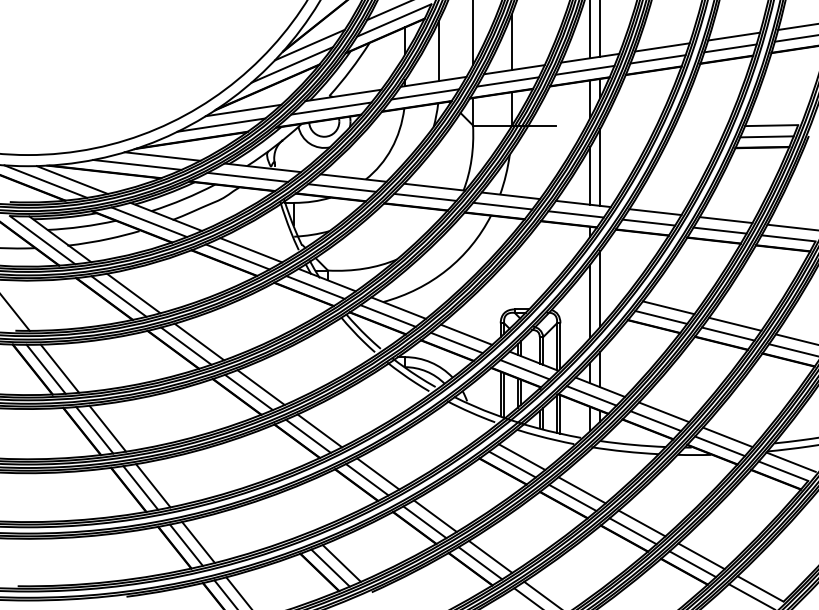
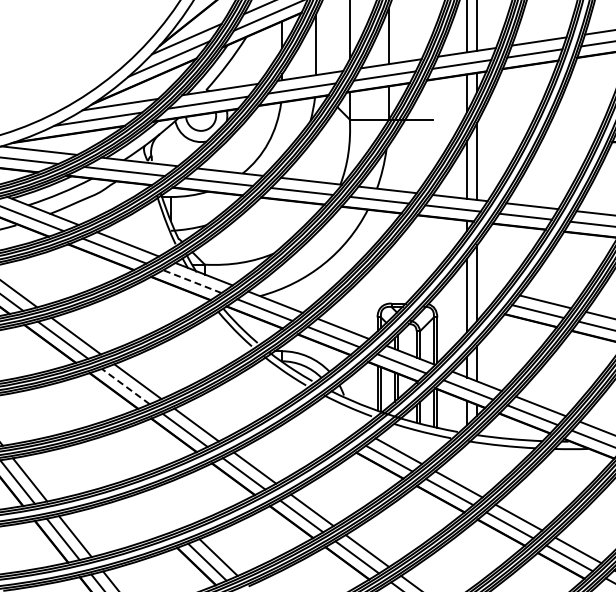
line: (315, 287) -> (192, 281), solid -> dashed
line: (248, 392) -> (125, 386), solid -> dashed

